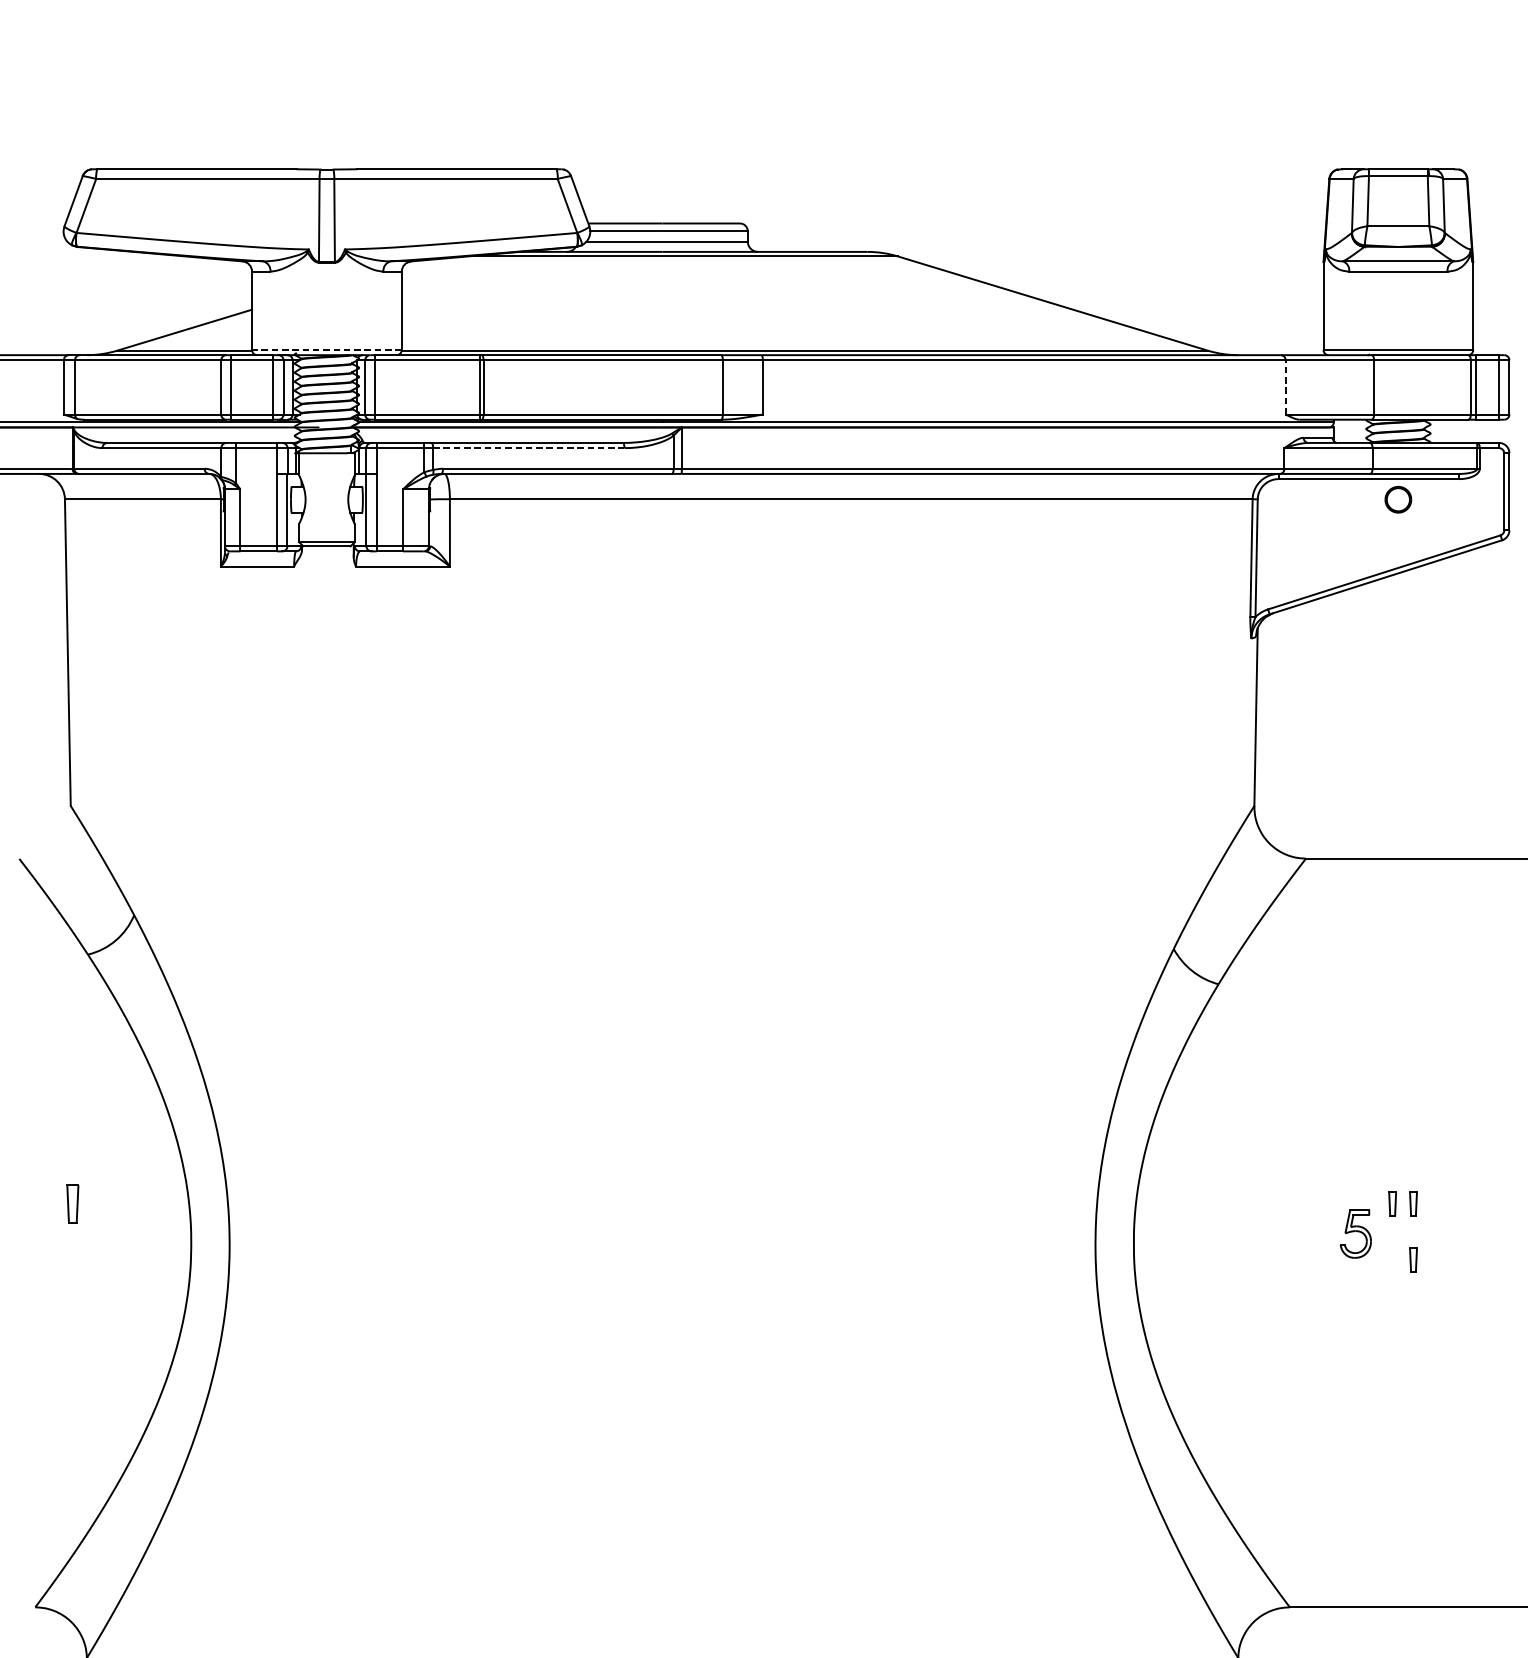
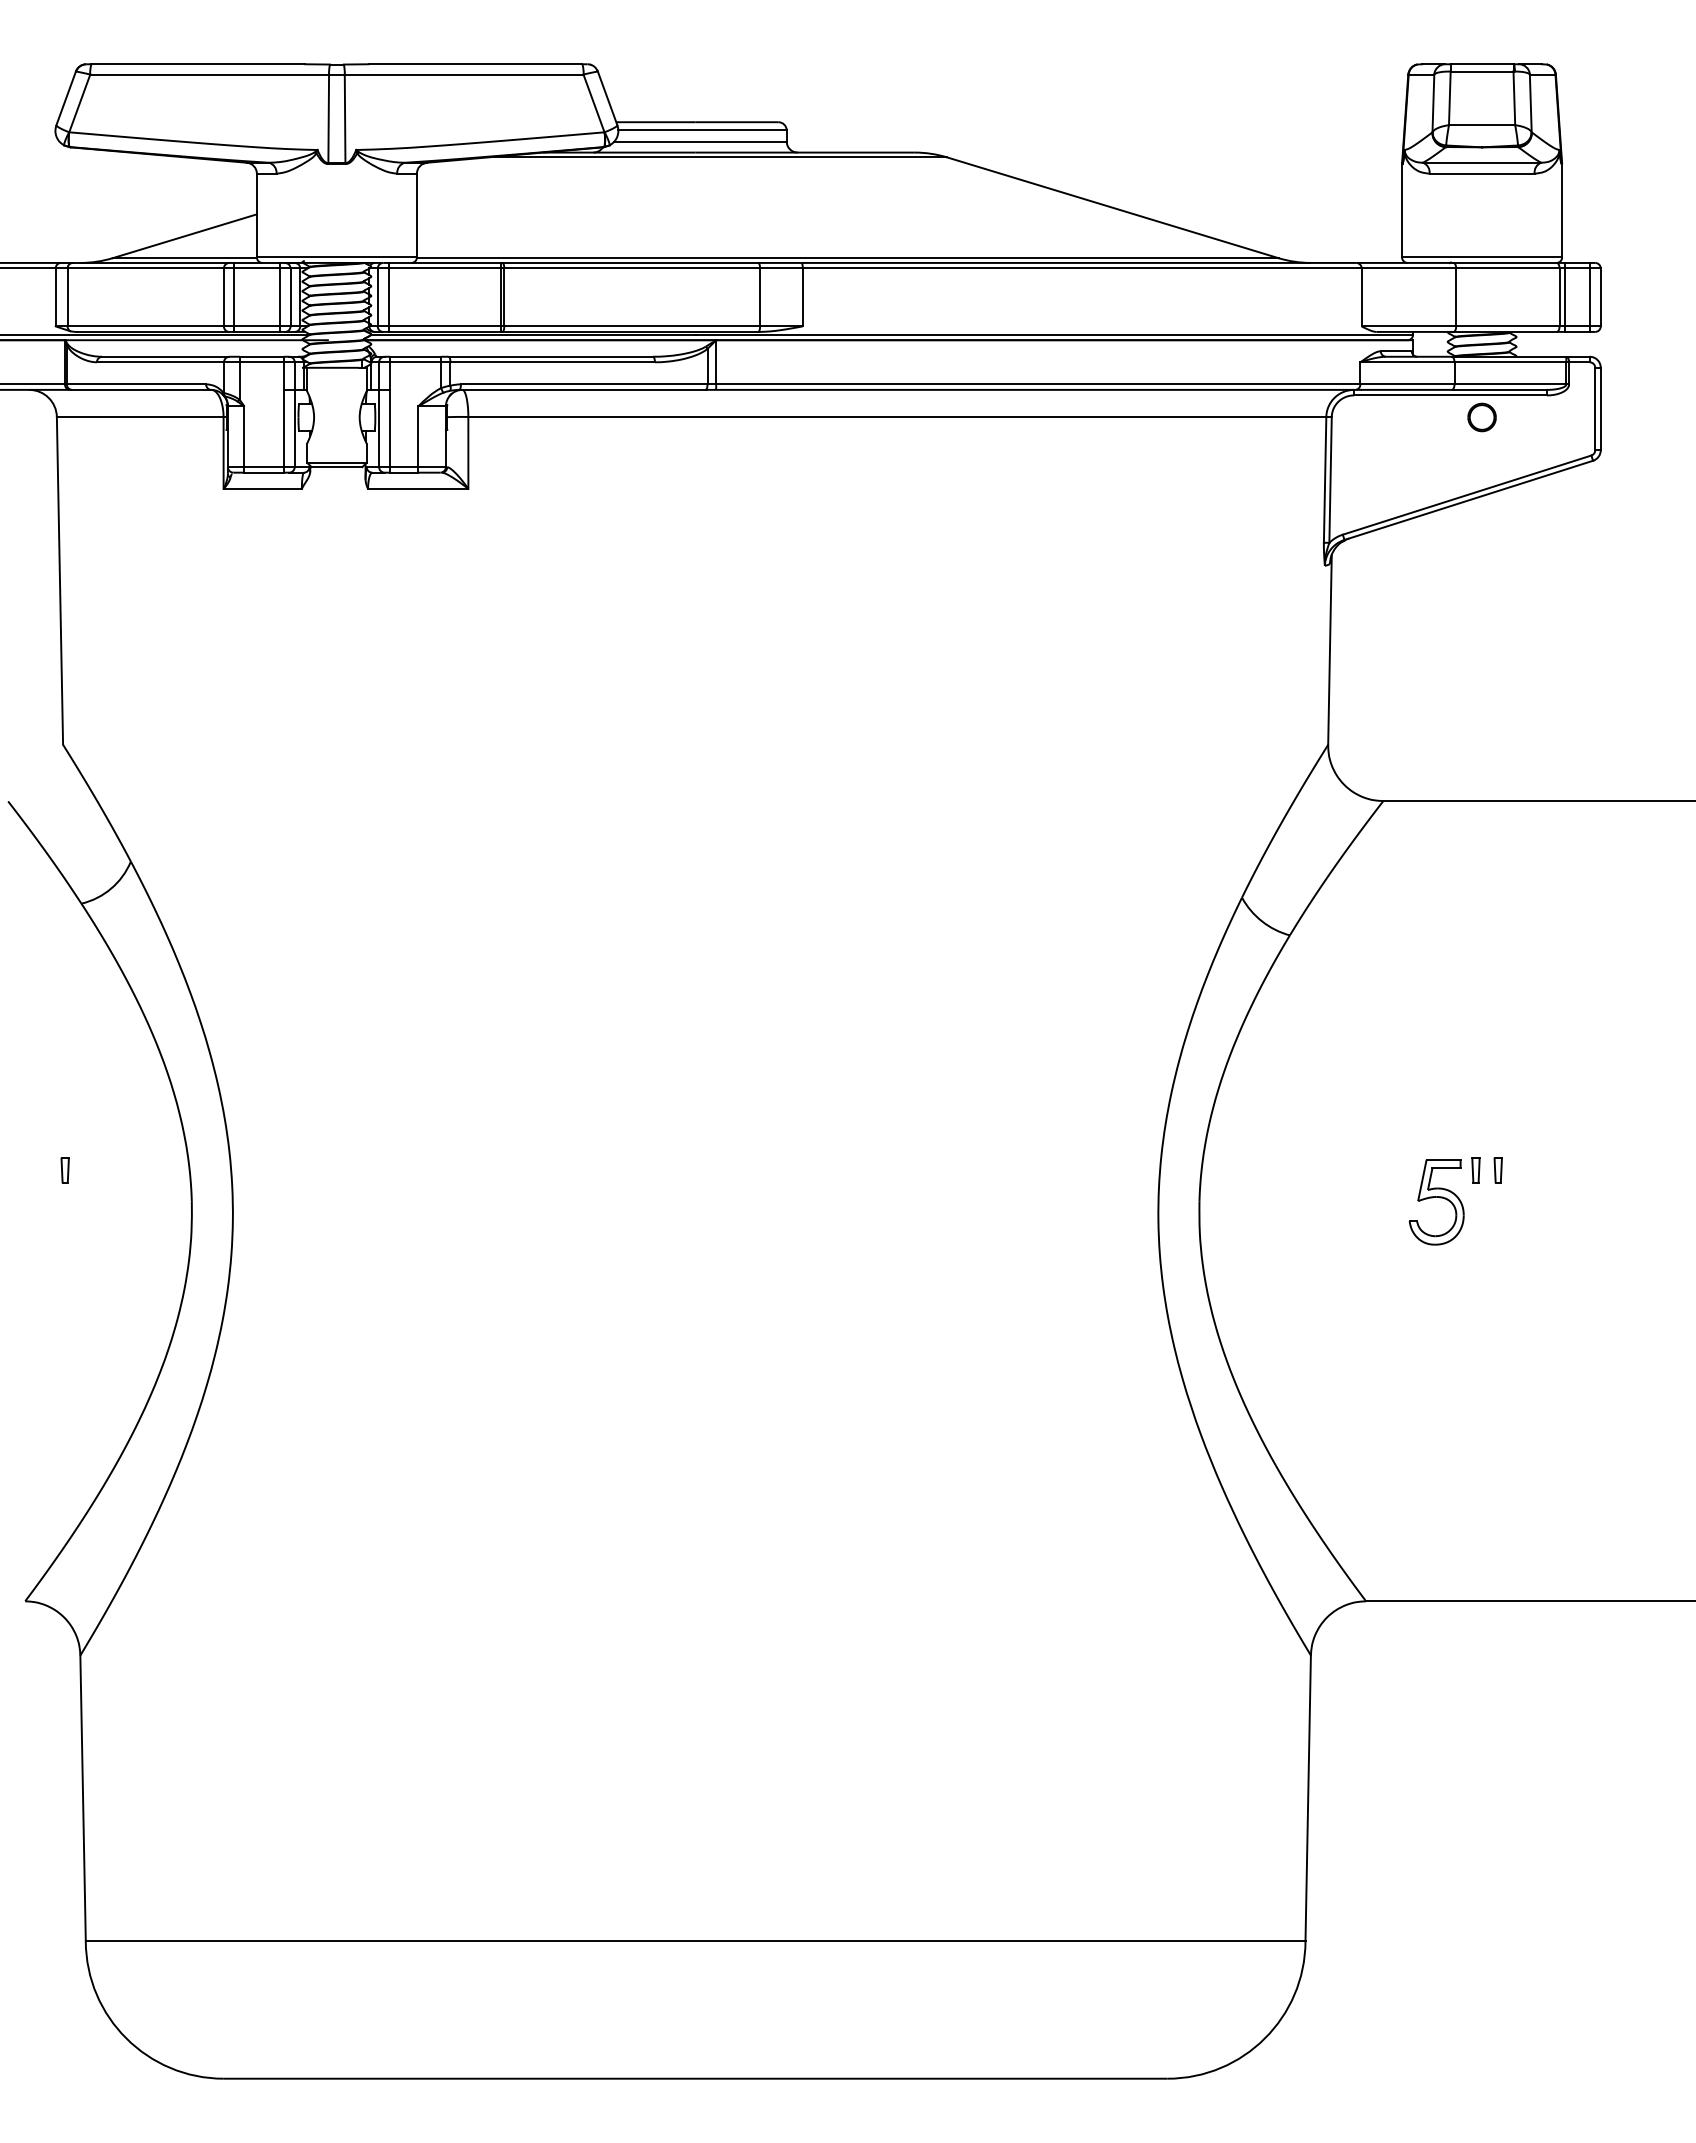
line: (326, 350) -> (336, 257), dashed -> solid
line: (1285, 387) -> (1361, 297), dashed -> solid
line: (529, 448) -> (553, 362), dashed -> solid
part: (72, 1204) -> (64, 1170), size x0.62
part: (1355, 1234) -> (1436, 1202), size x1.67
part: (1412, 1260) -> (1497, 1230), removed

